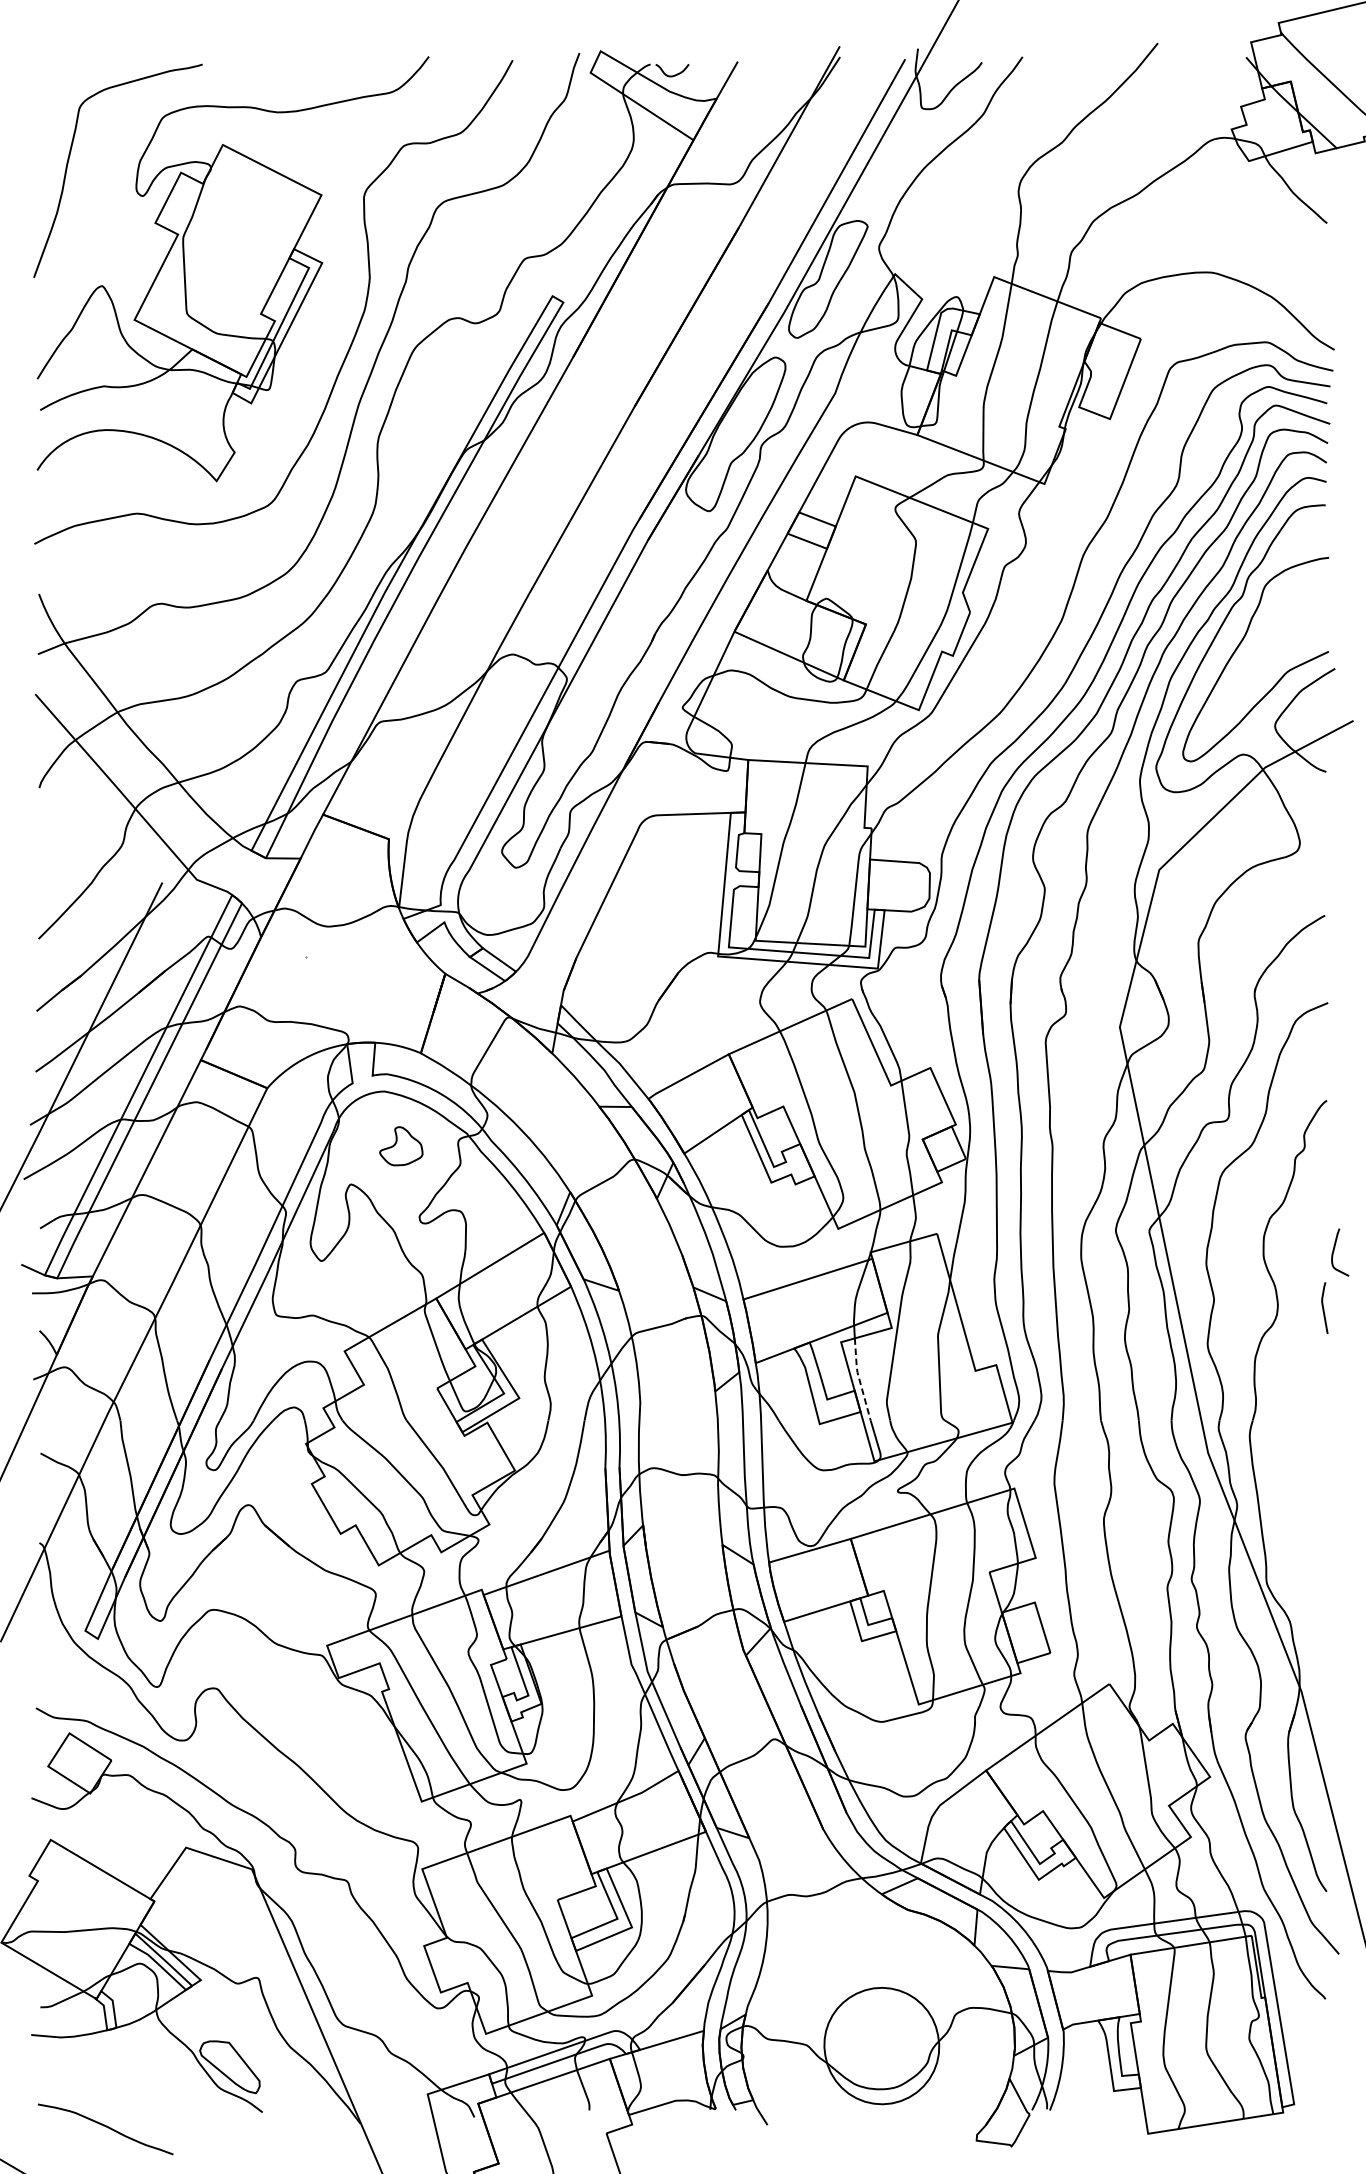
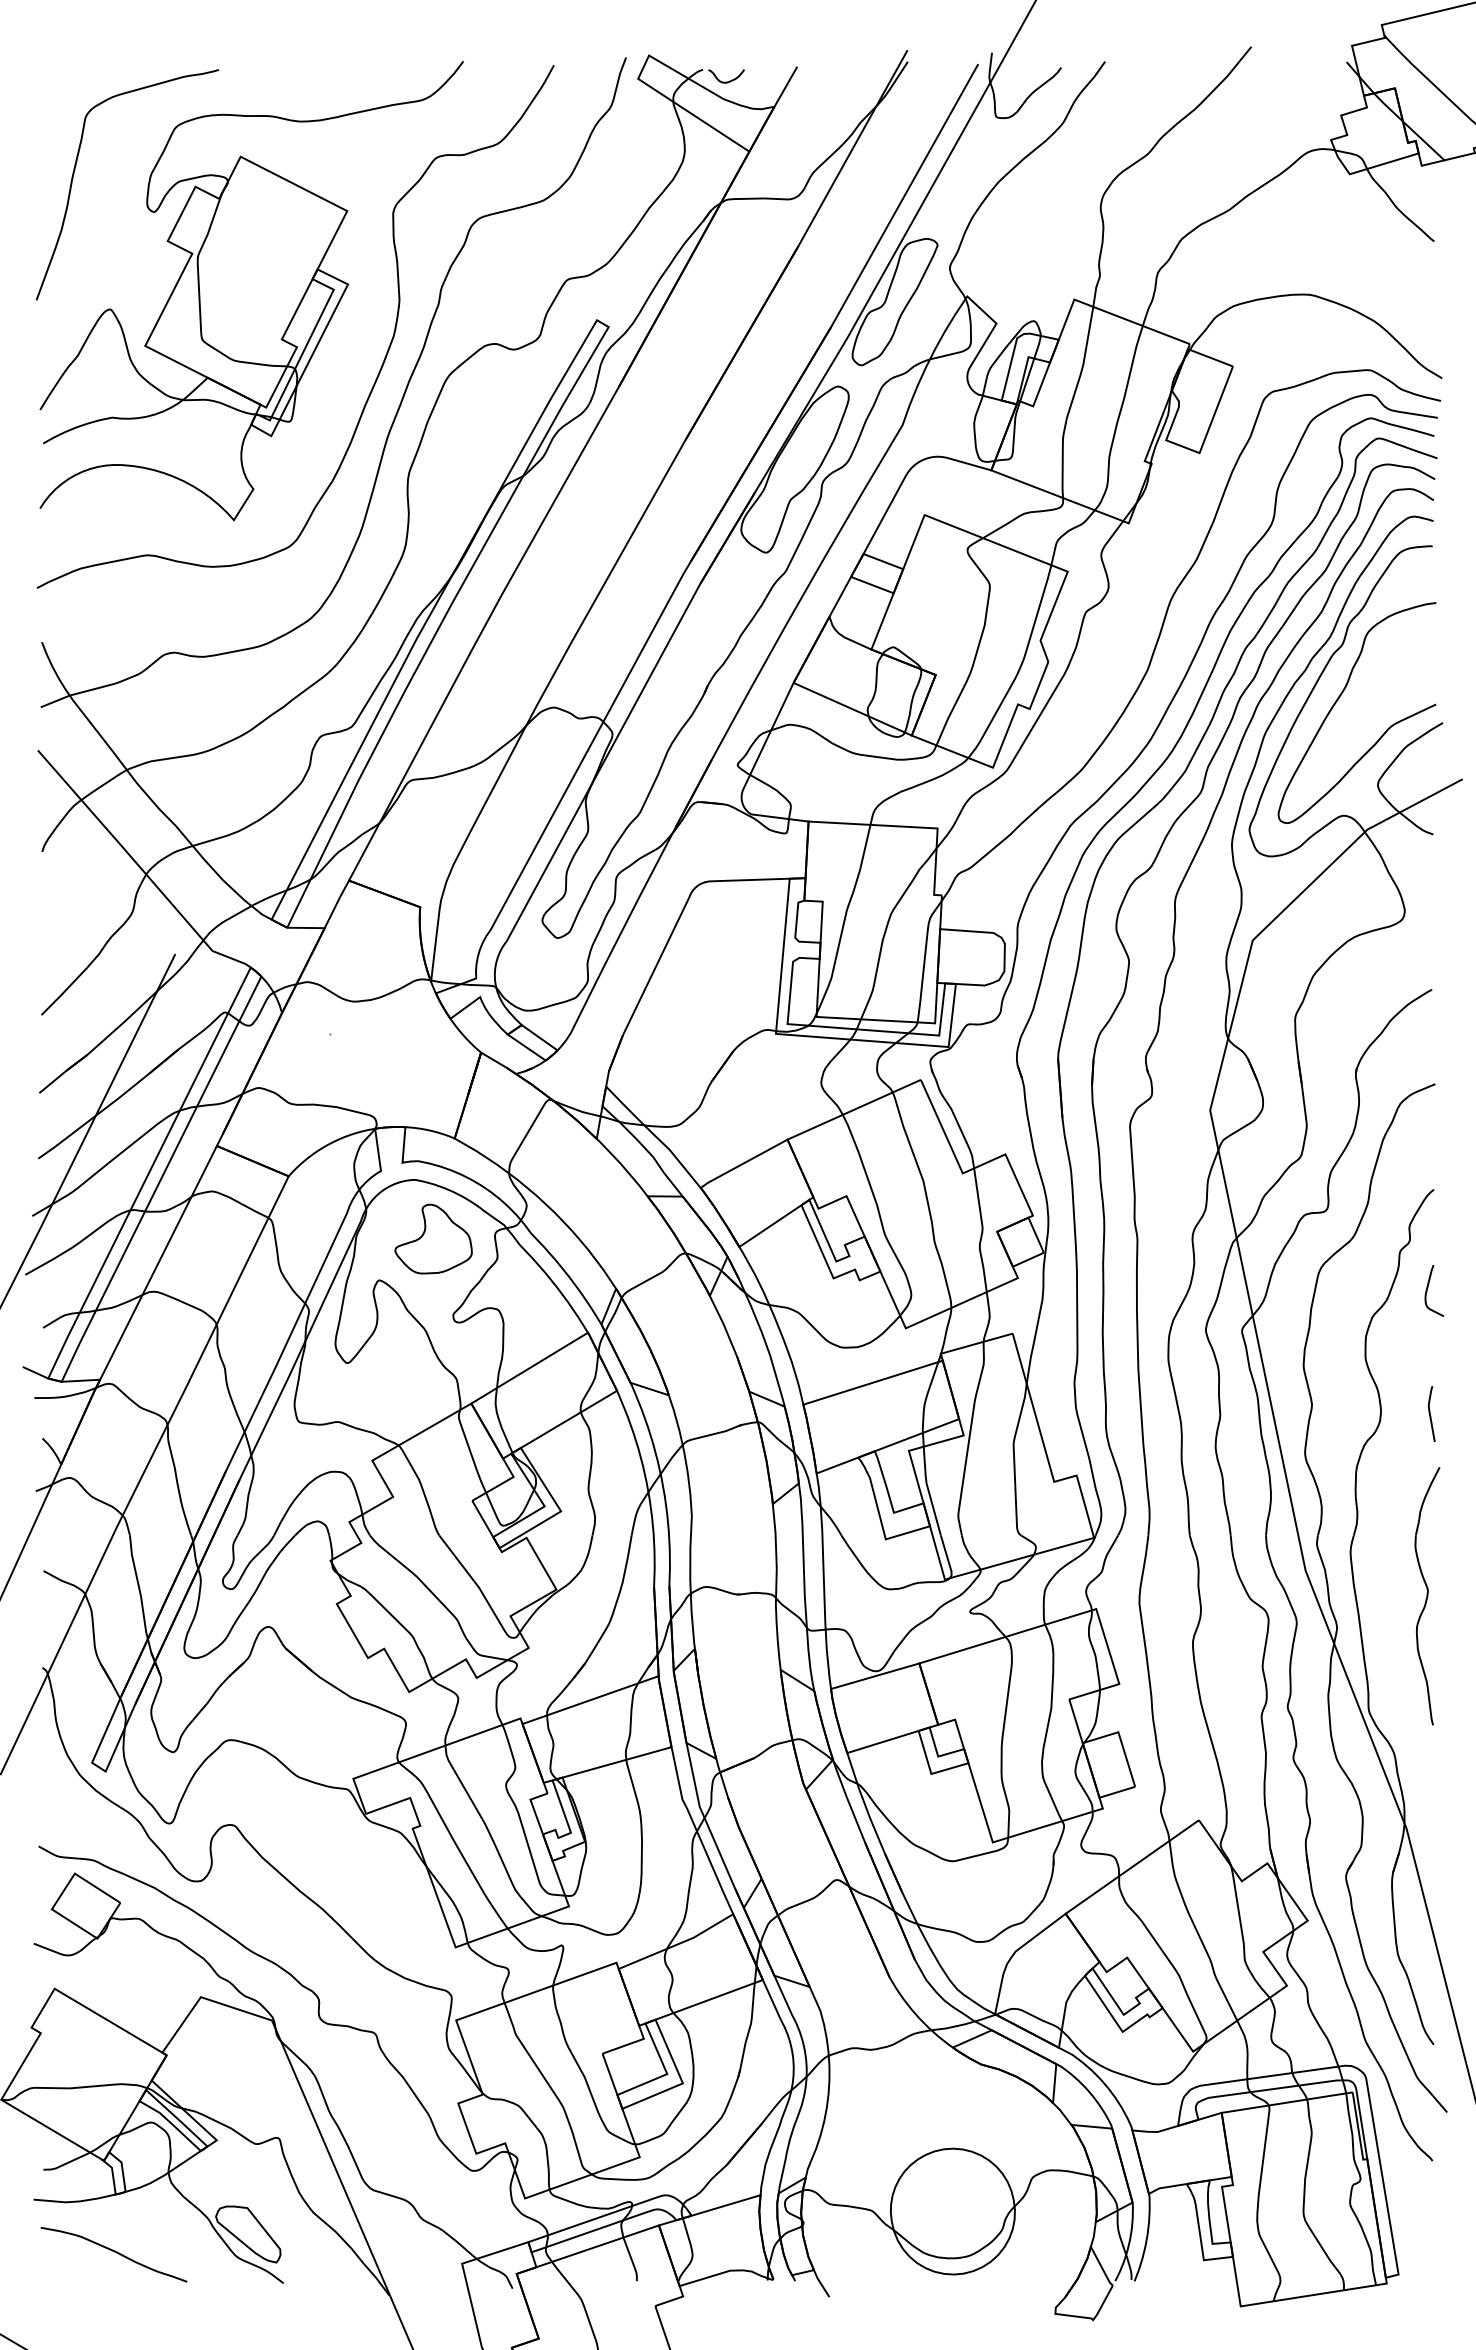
part: (401, 1145) -> (433, 1238), size x1.67
curve: (1334, 1250) -> (1428, 1288), moved
line: (859, 1379) -> (928, 1491), dashed -> solid
part: (1320, 1476) -> (1427, 1596), added
curve: (106, 2127) -> (114, 2252), moved

